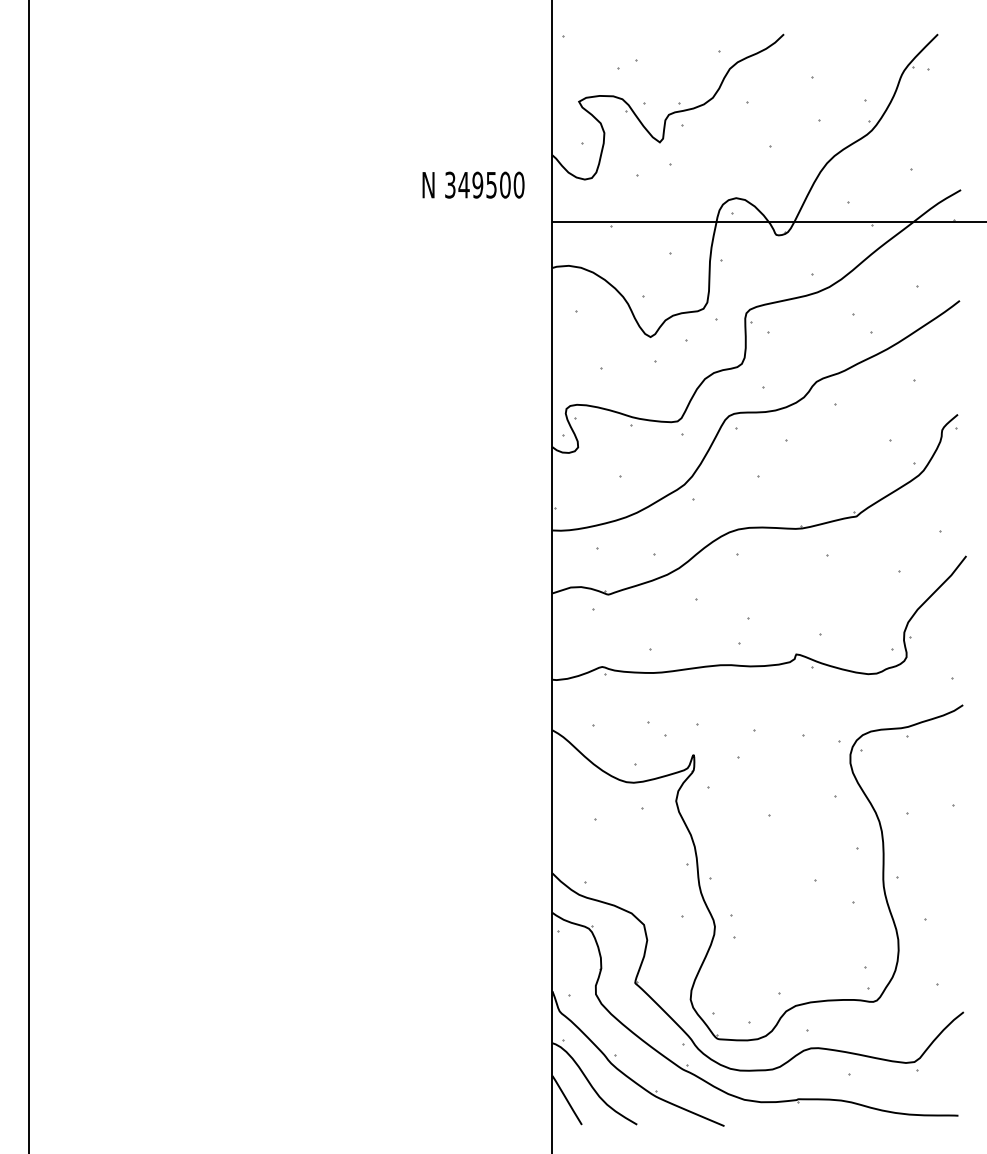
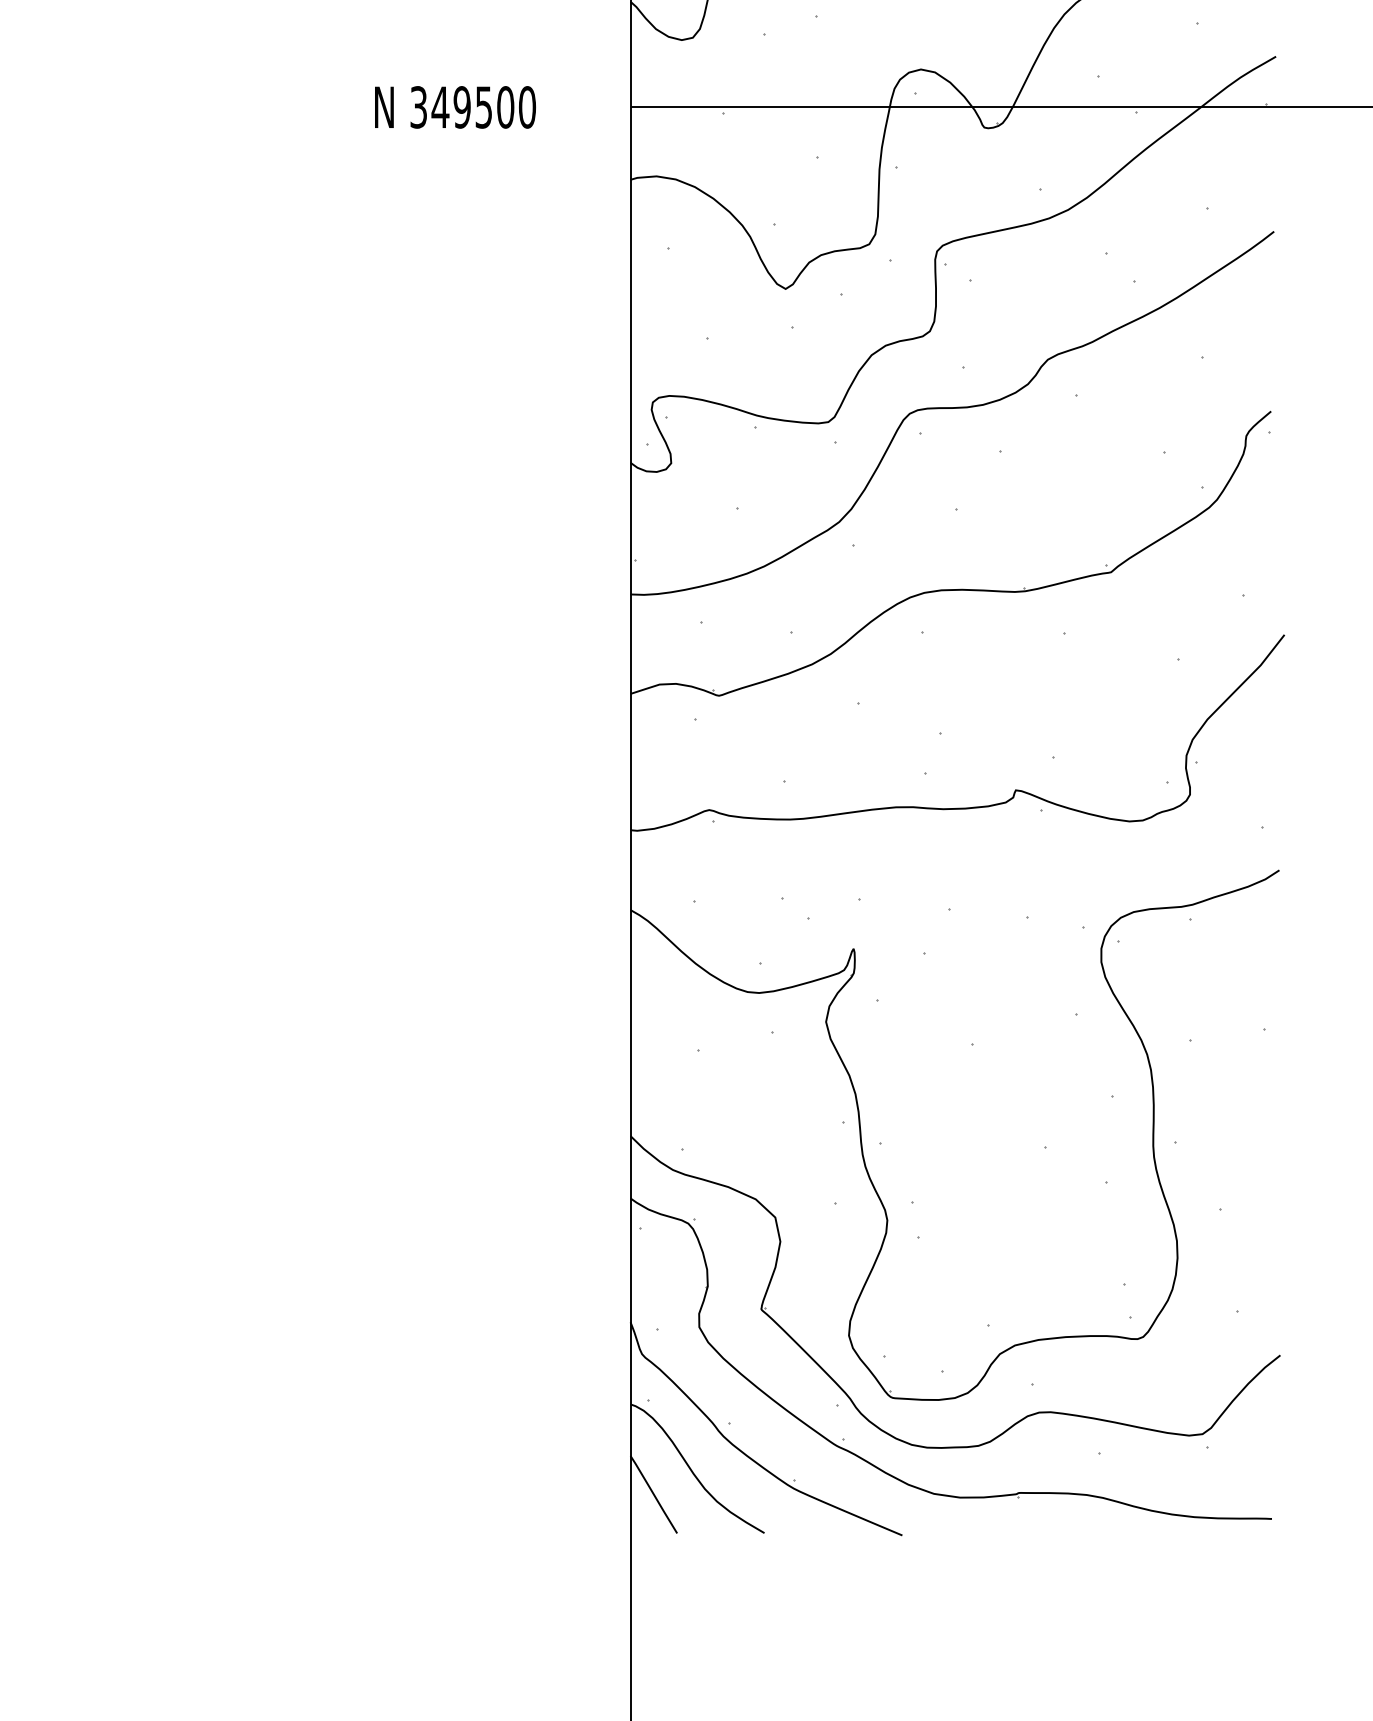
text: (473, 184) -> (455, 106), moved

